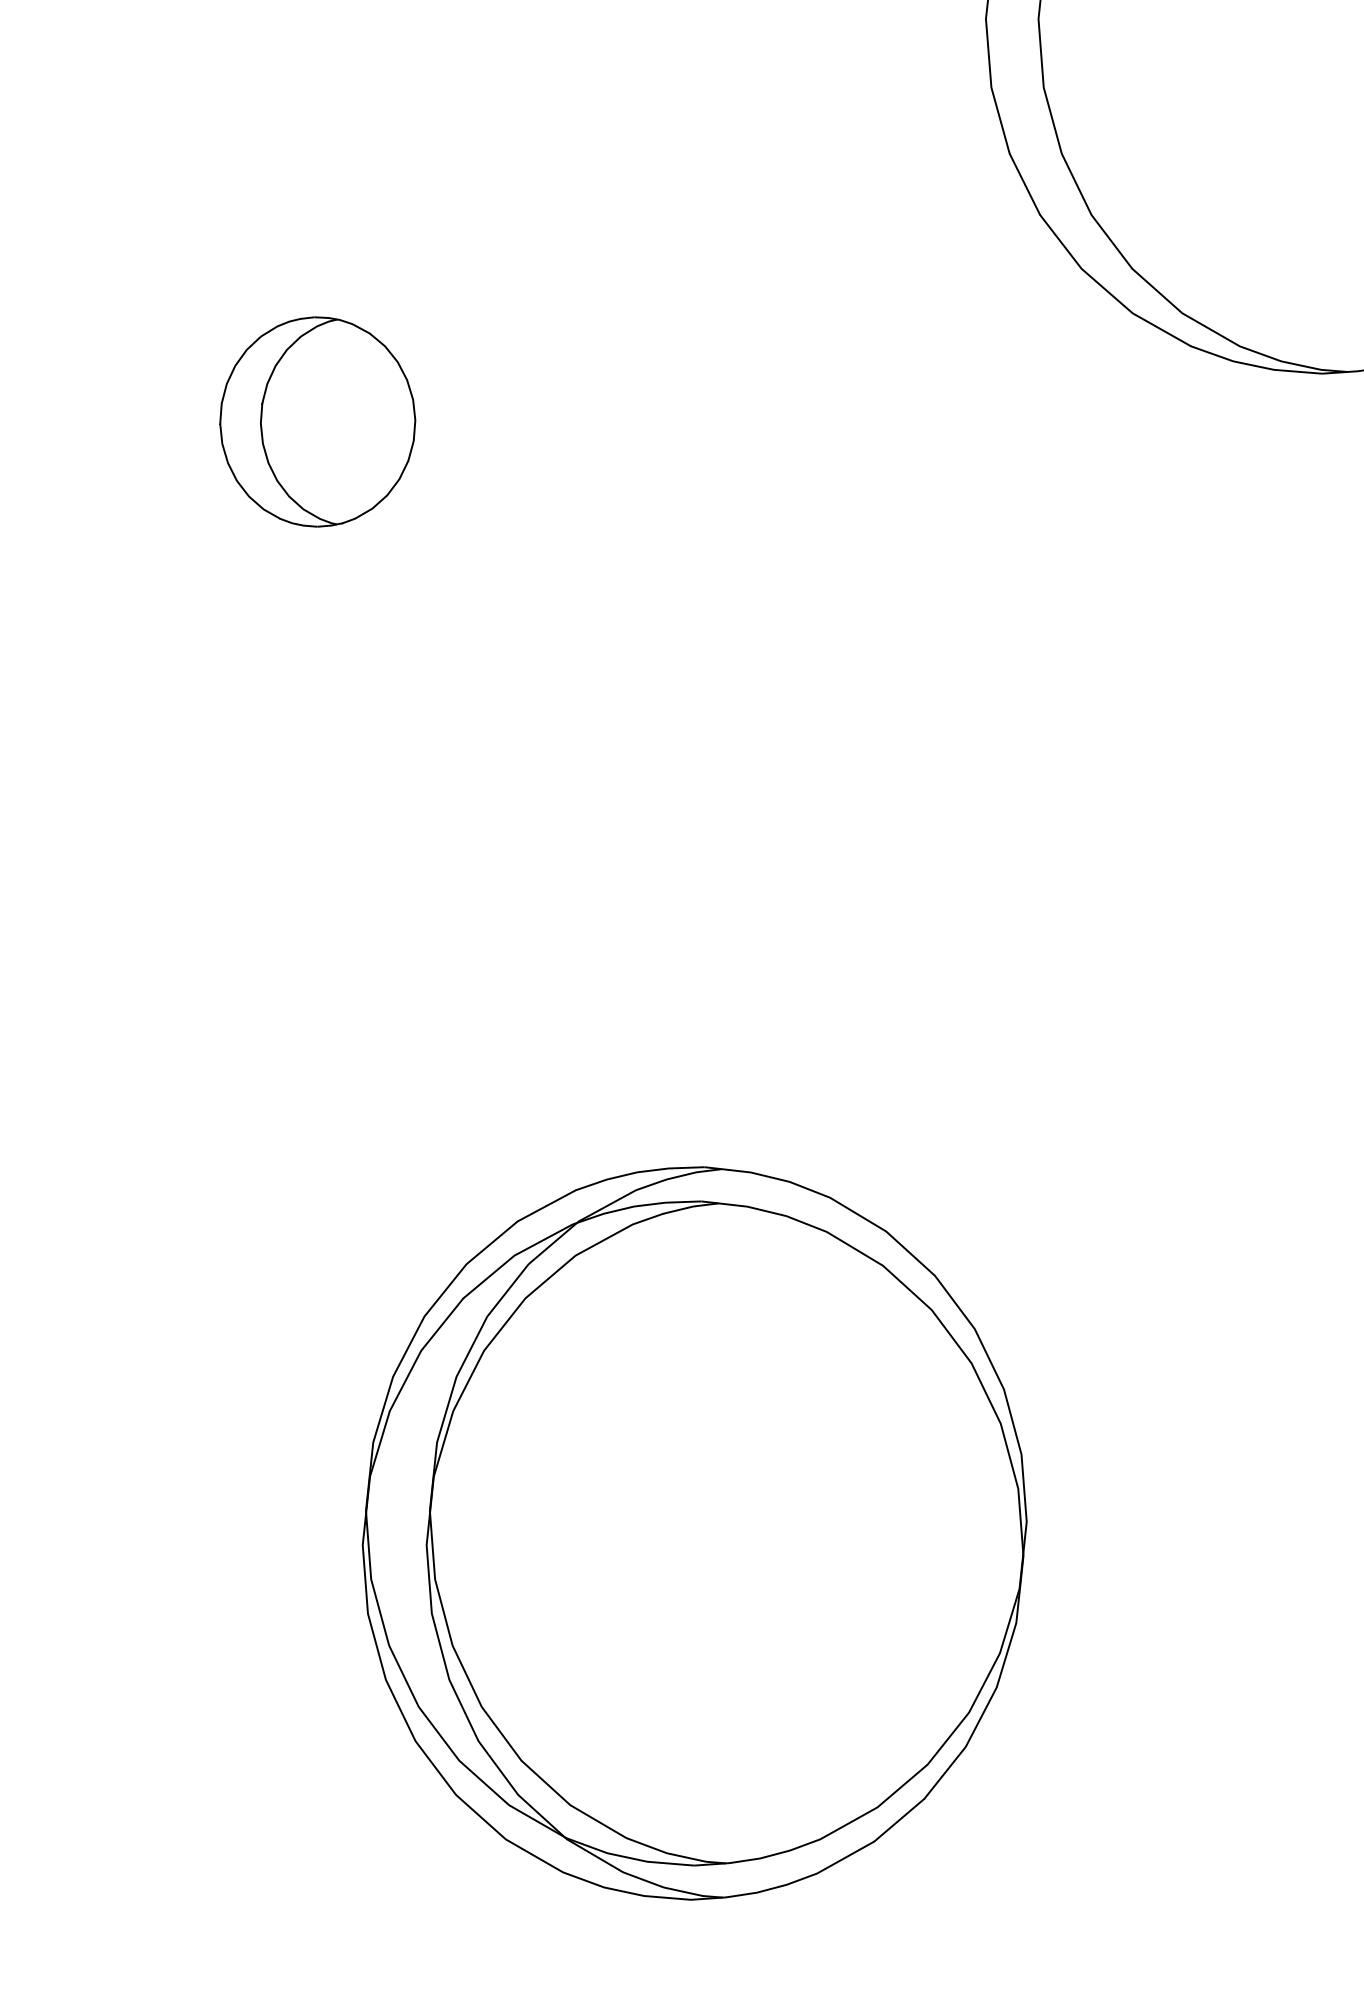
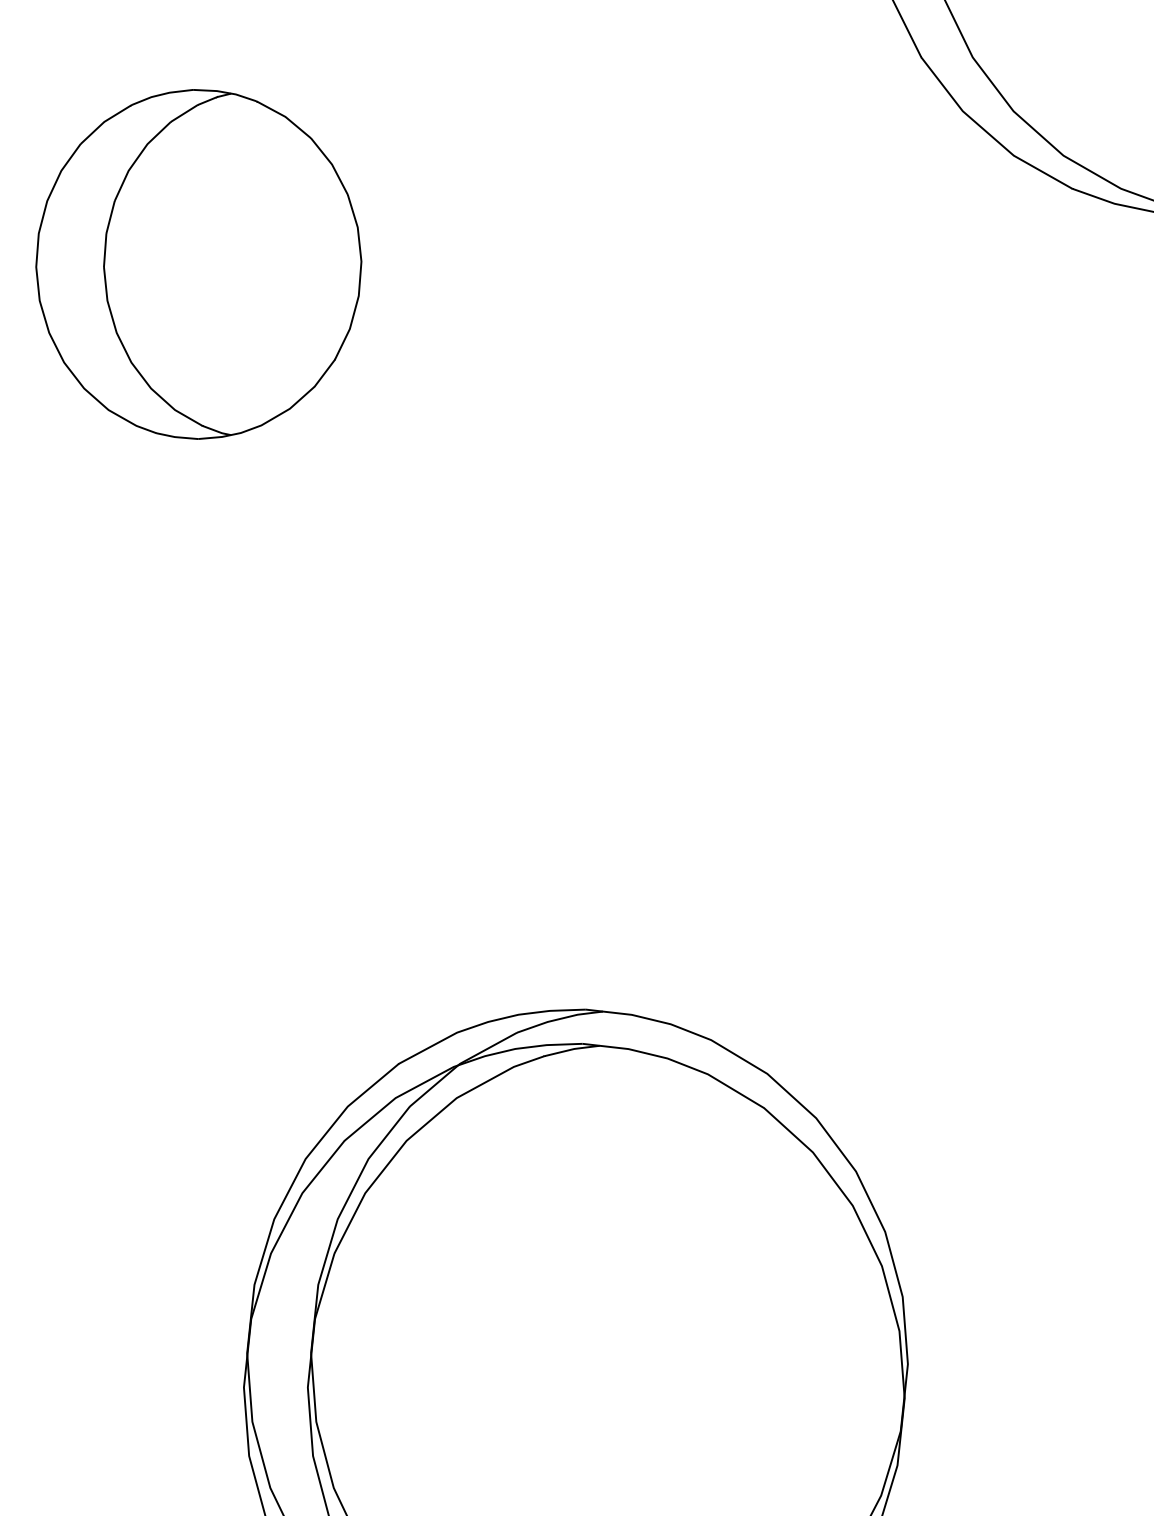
part: (317, 421) -> (198, 263), size x1.67

